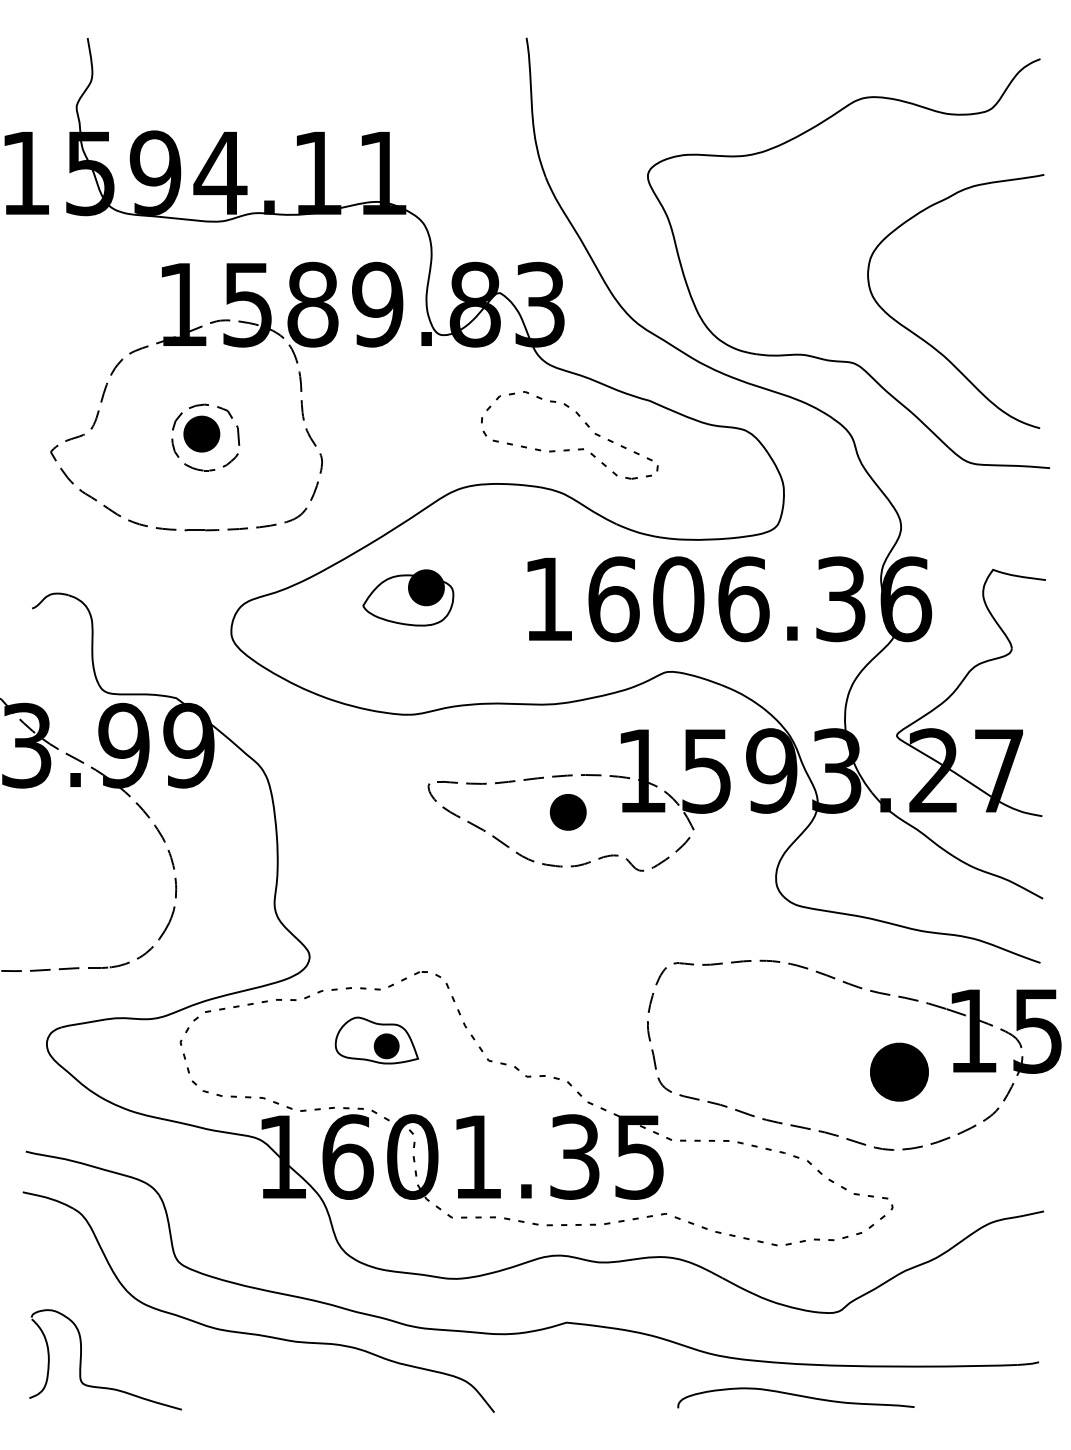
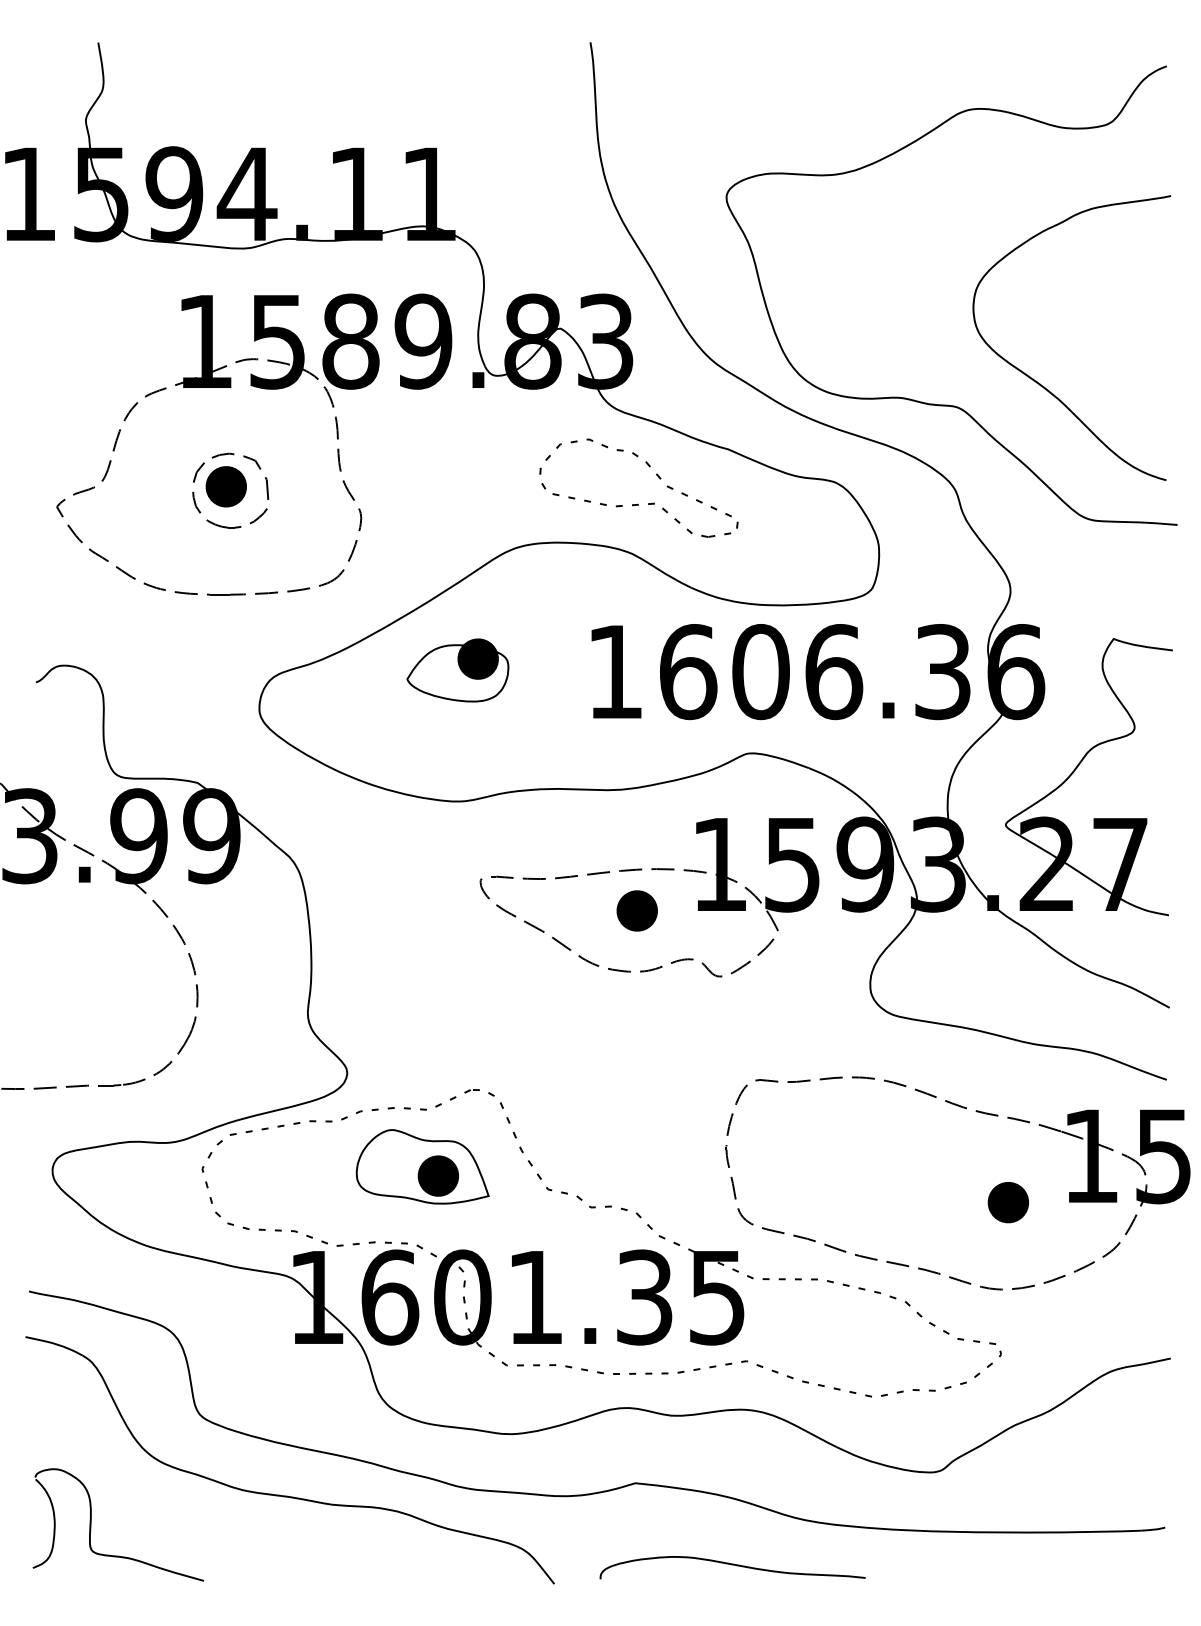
part: (376, 1040) -> (422, 1166), size x1.43
part: (898, 1072) -> (1007, 1202), size x0.62
curve: (795, 1396) -> (732, 1565), moved

